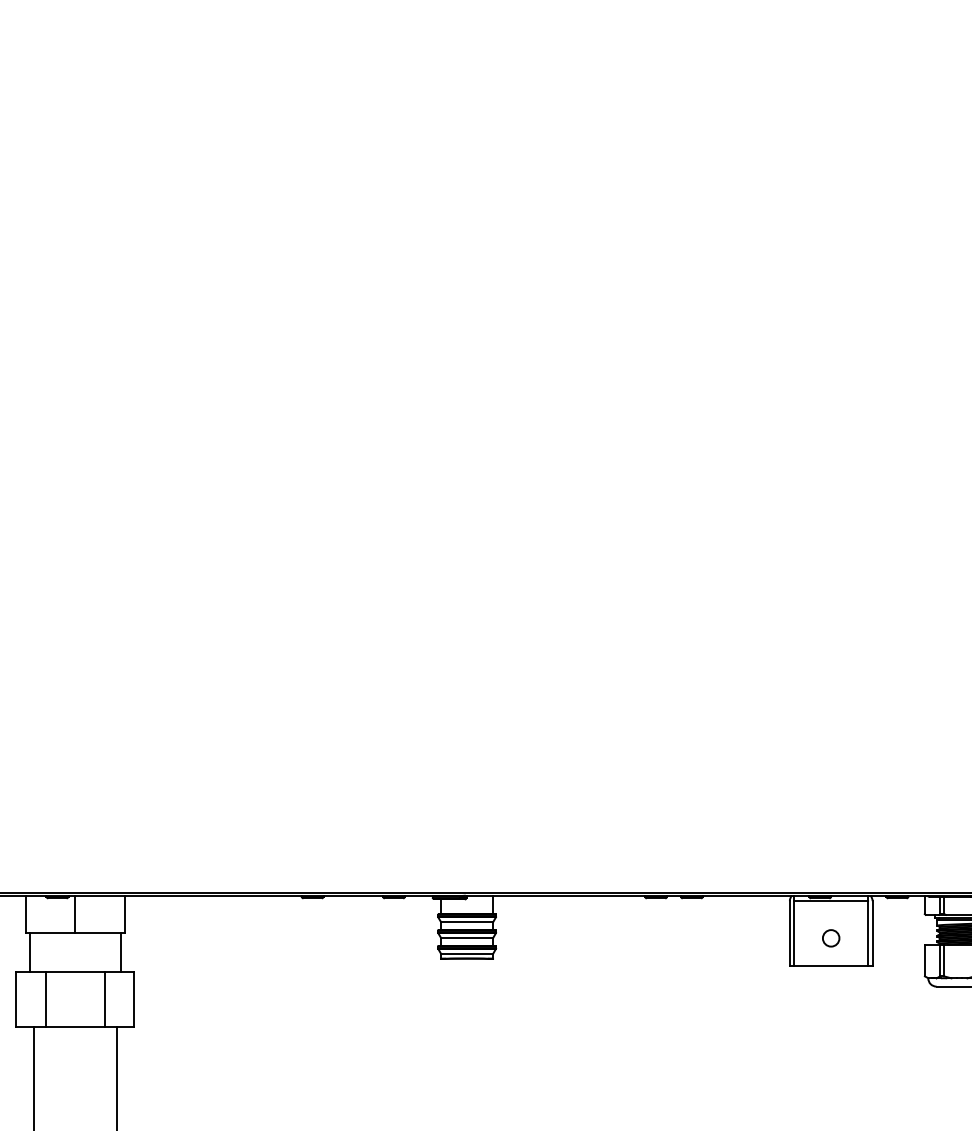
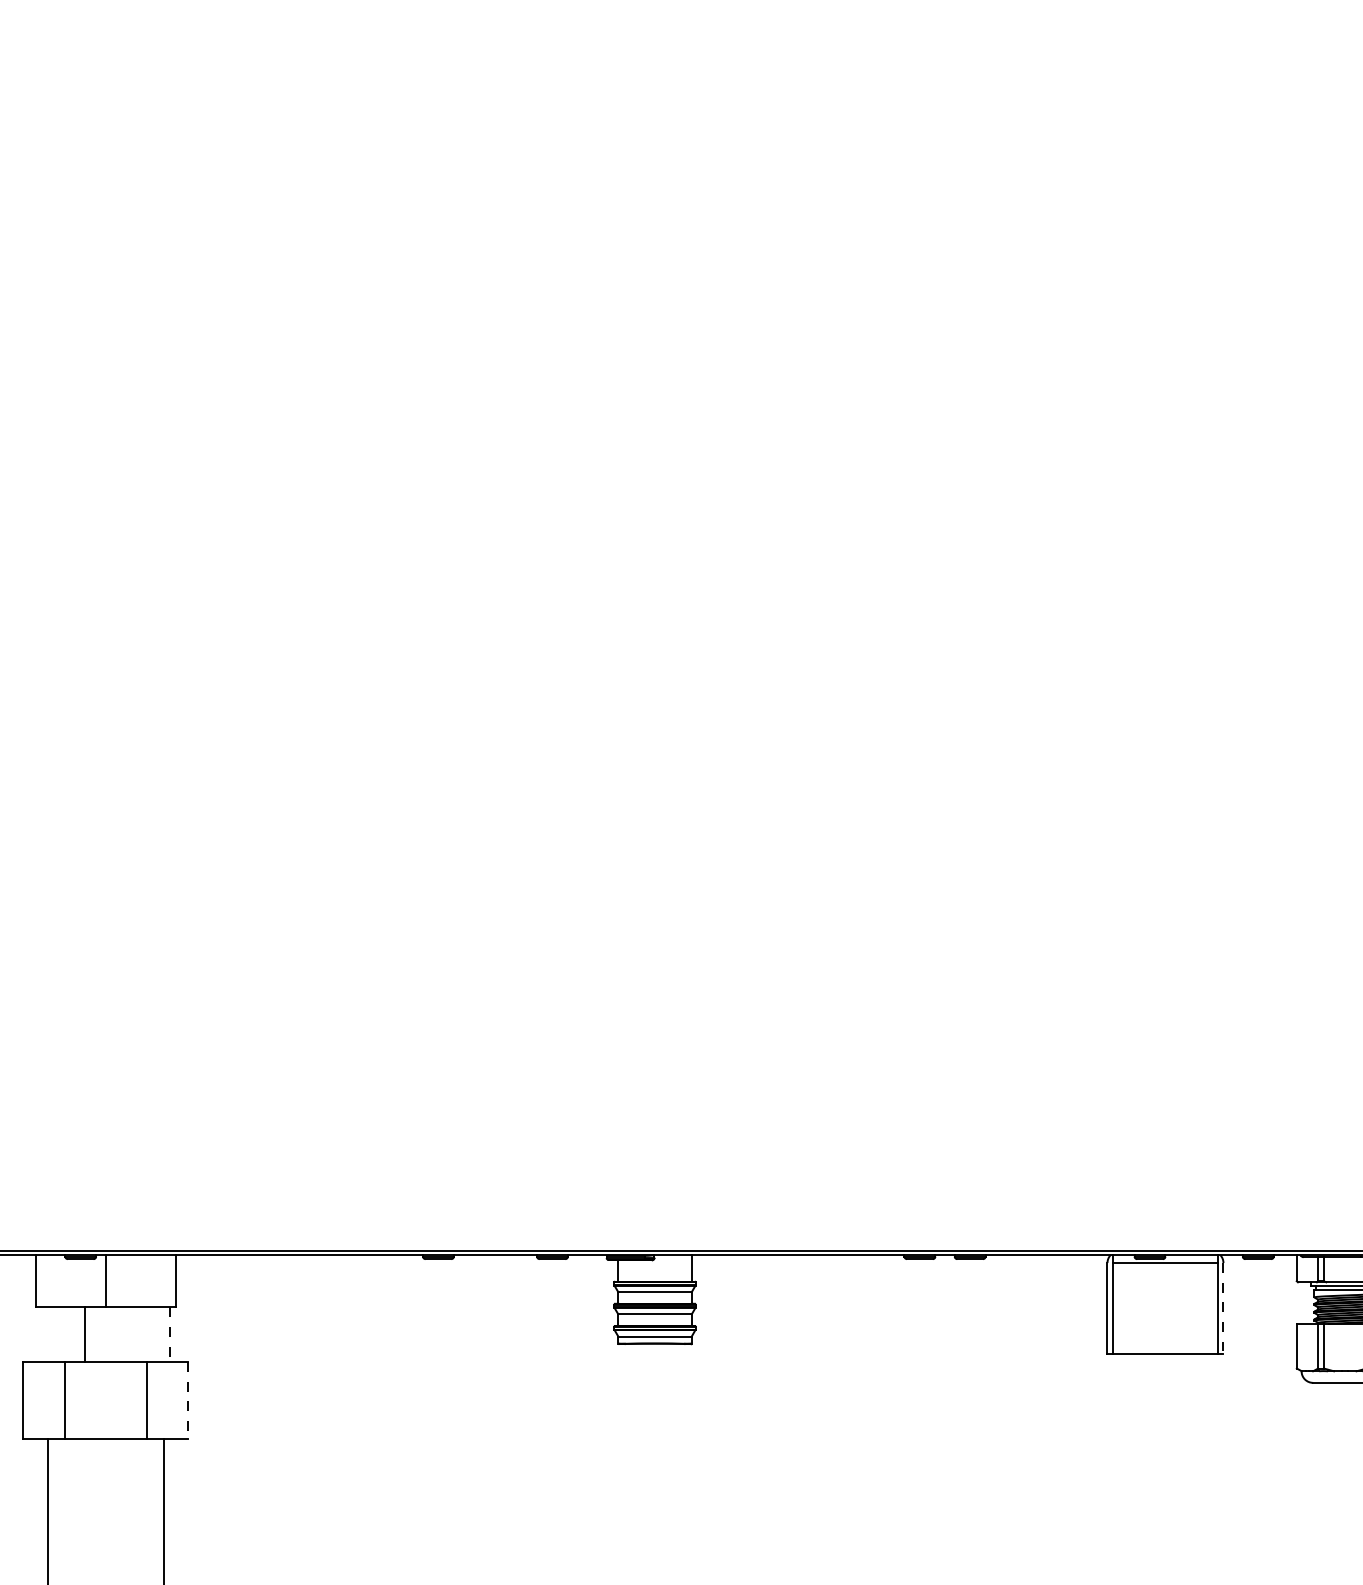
line: (872, 933) -> (1223, 1308), solid -> dashed
circle: (831, 937) -> (1165, 1314), removed
line: (29, 952) -> (84, 1334), moved
line: (121, 952) -> (170, 1335), solid -> dashed
line: (134, 999) -> (188, 1400), solid -> dashed

